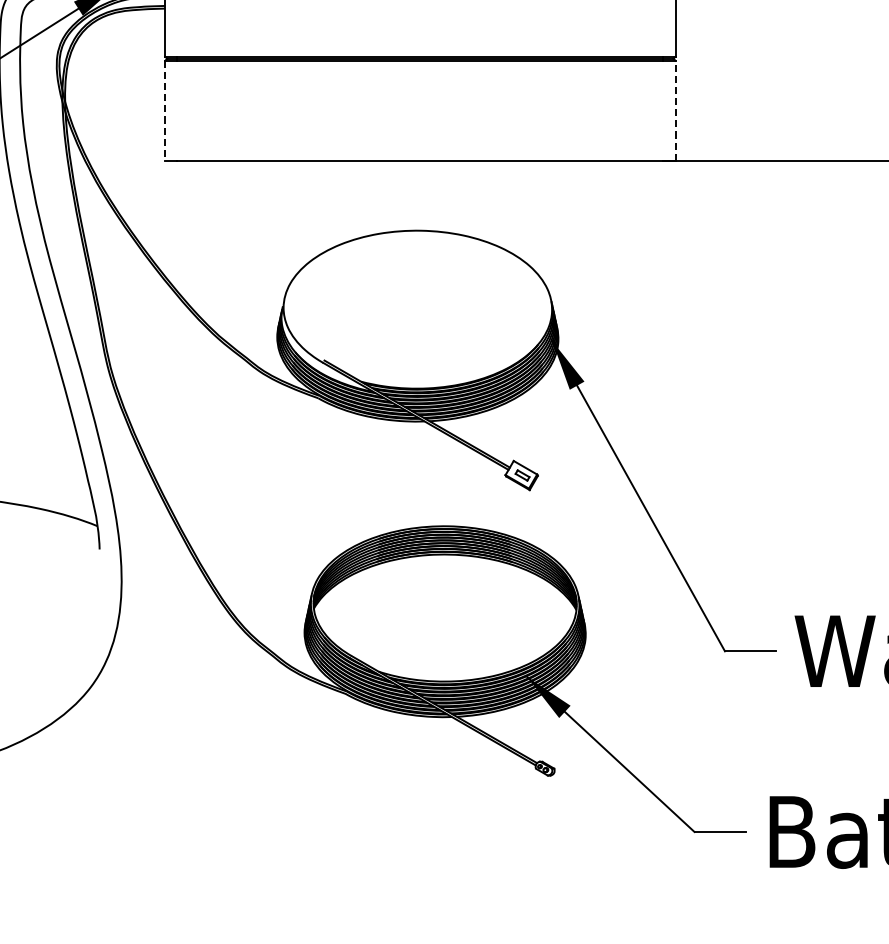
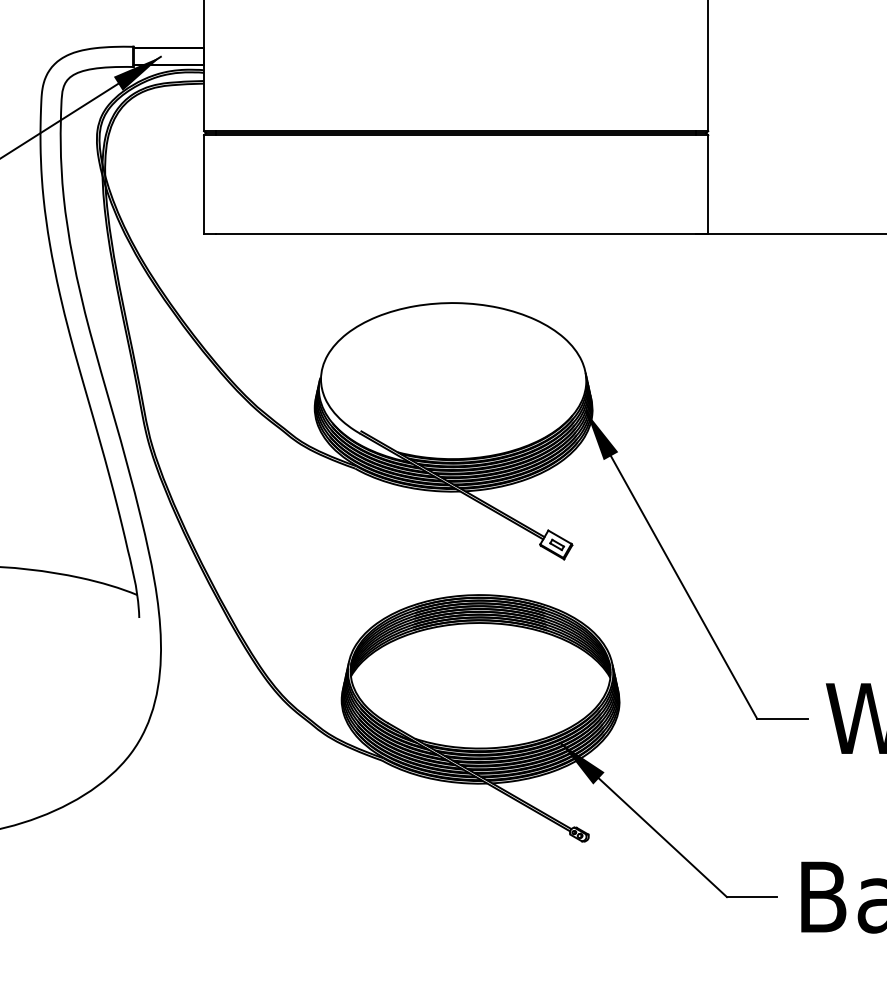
line: (675, 110) -> (708, 184), dashed -> solid
line: (165, 111) -> (204, 185), dashed -> solid

